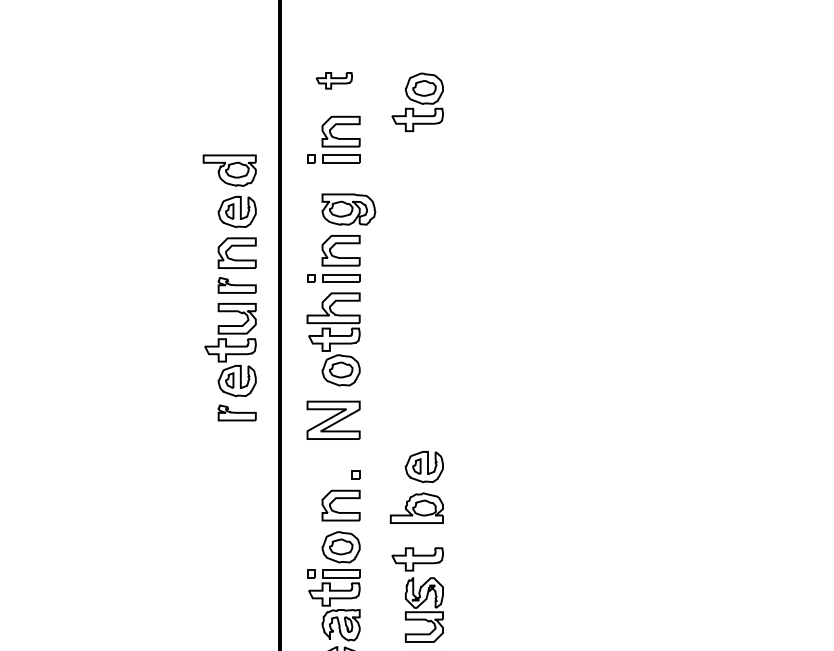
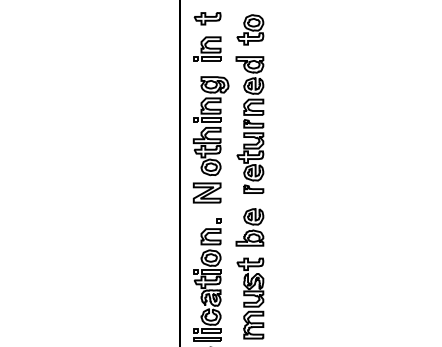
part: (334, 80) -> (207, 18), size x1.43
part: (228, 286) -> (249, 124), moved

